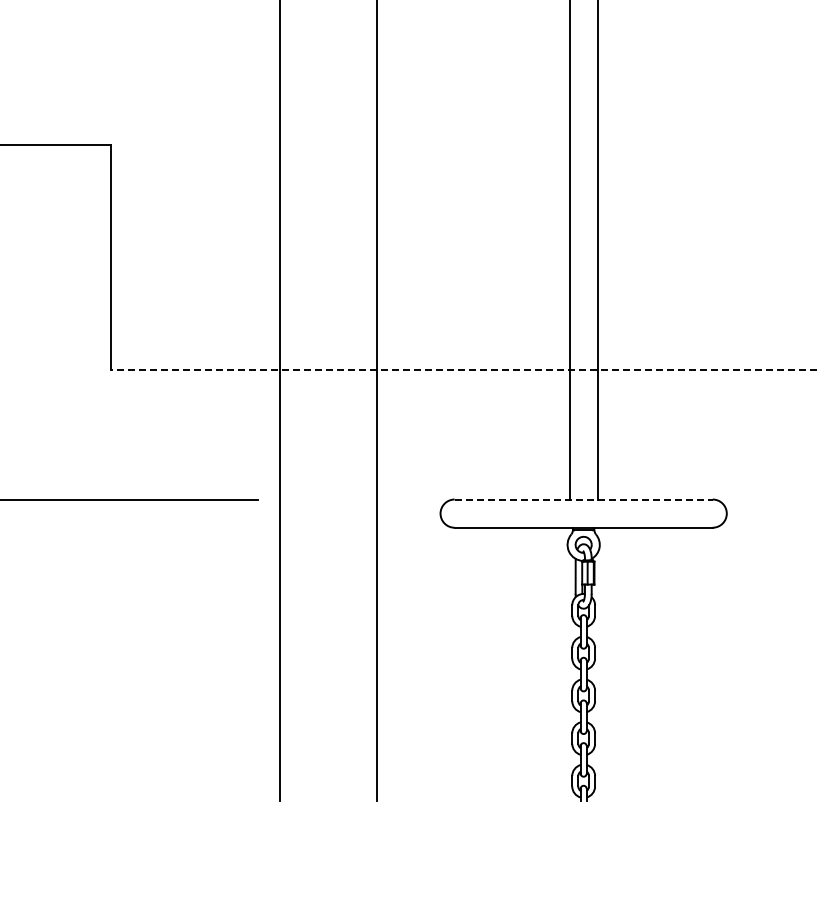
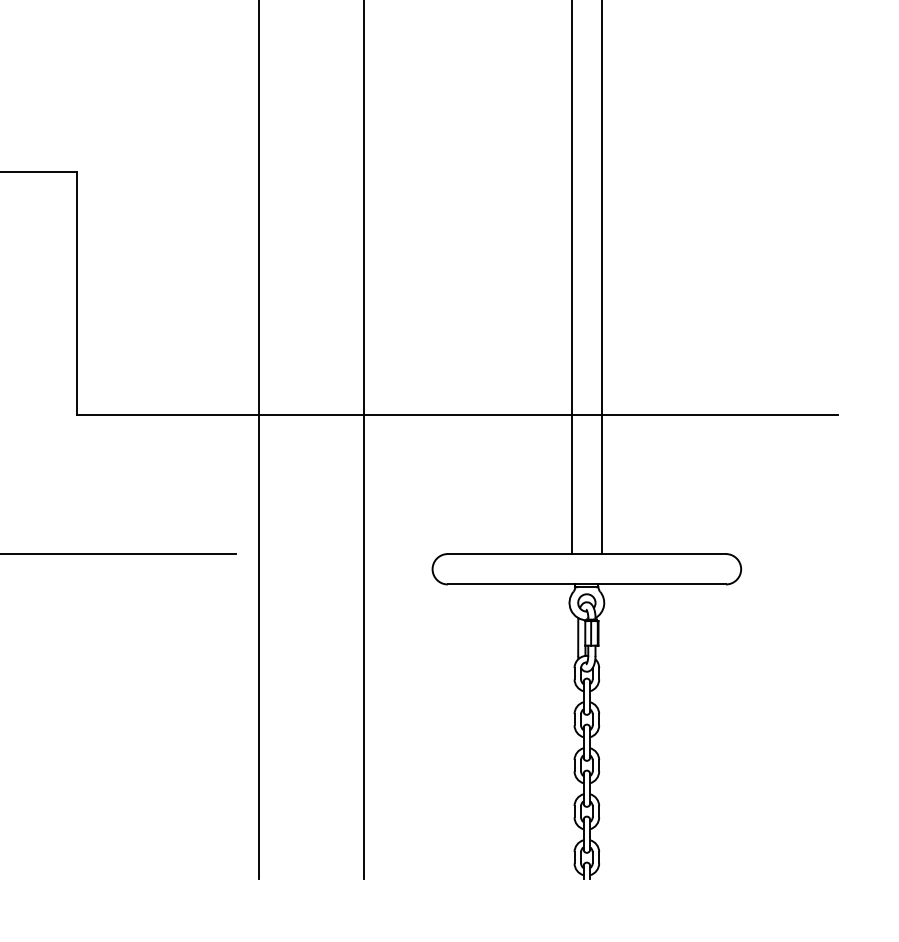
line: (463, 370) -> (457, 414), dashed -> solid
line: (584, 499) -> (587, 554), dashed -> solid

